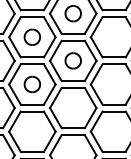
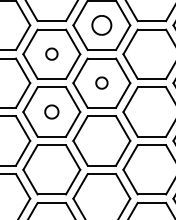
part: (32, 36) -> (51, 53), size x0.6
part: (72, 60) -> (101, 82), size x0.6
part: (32, 84) -> (51, 111), size x0.7

